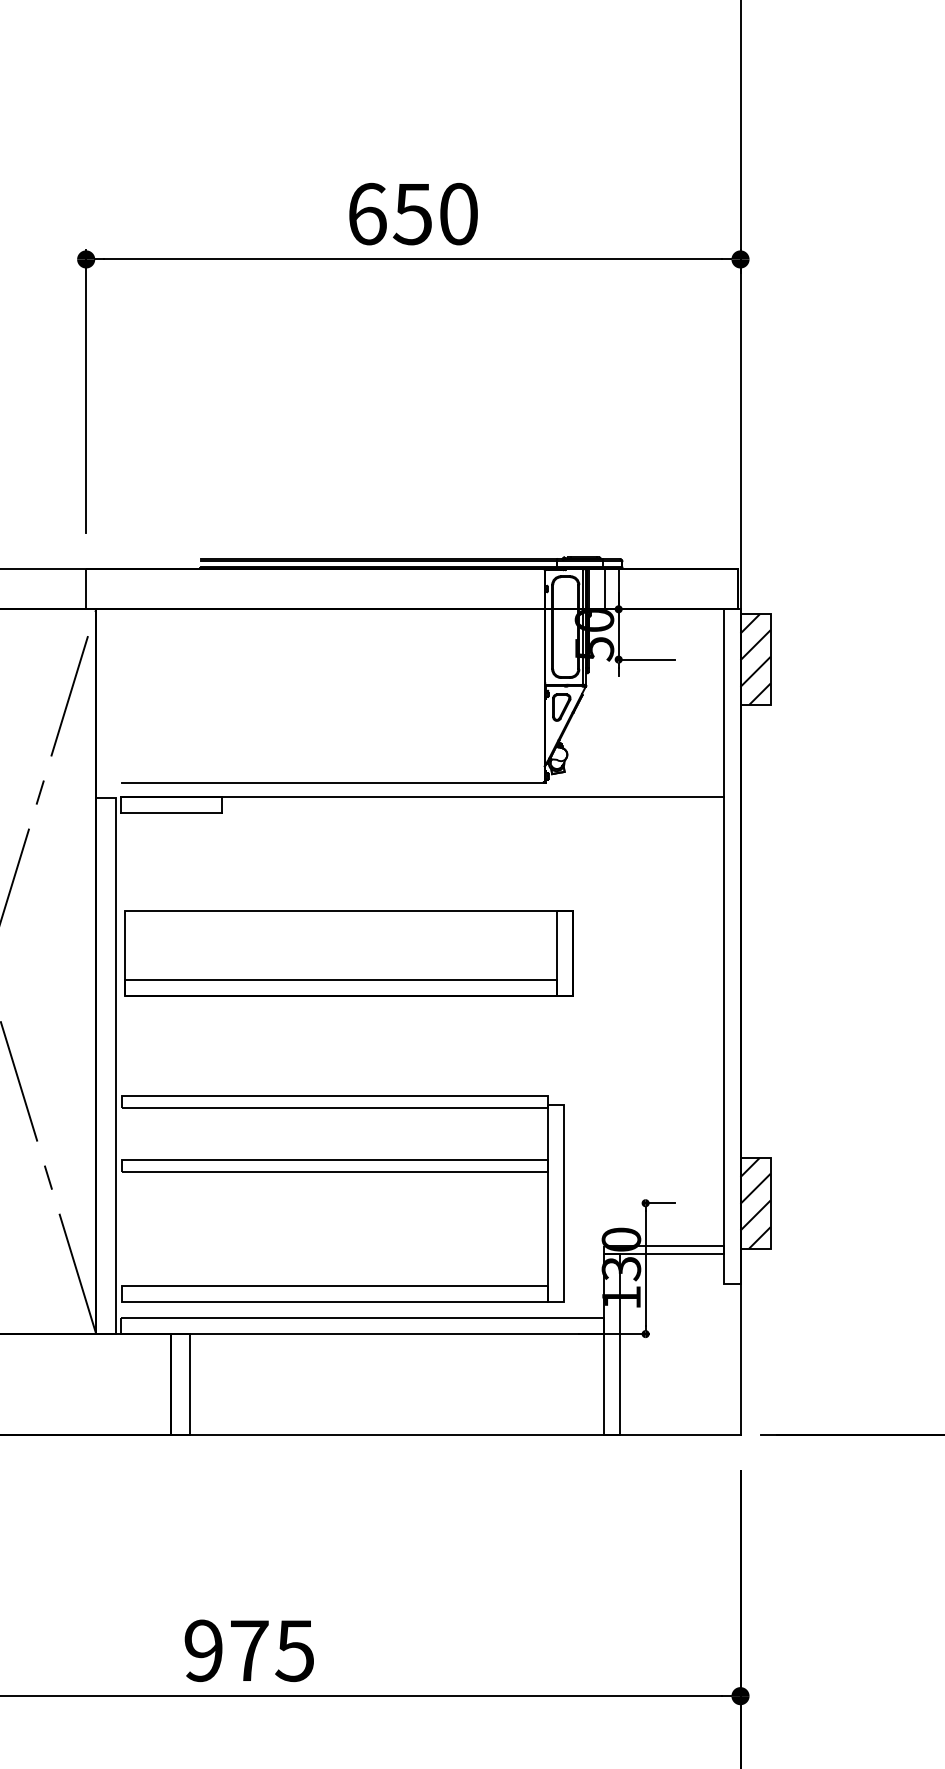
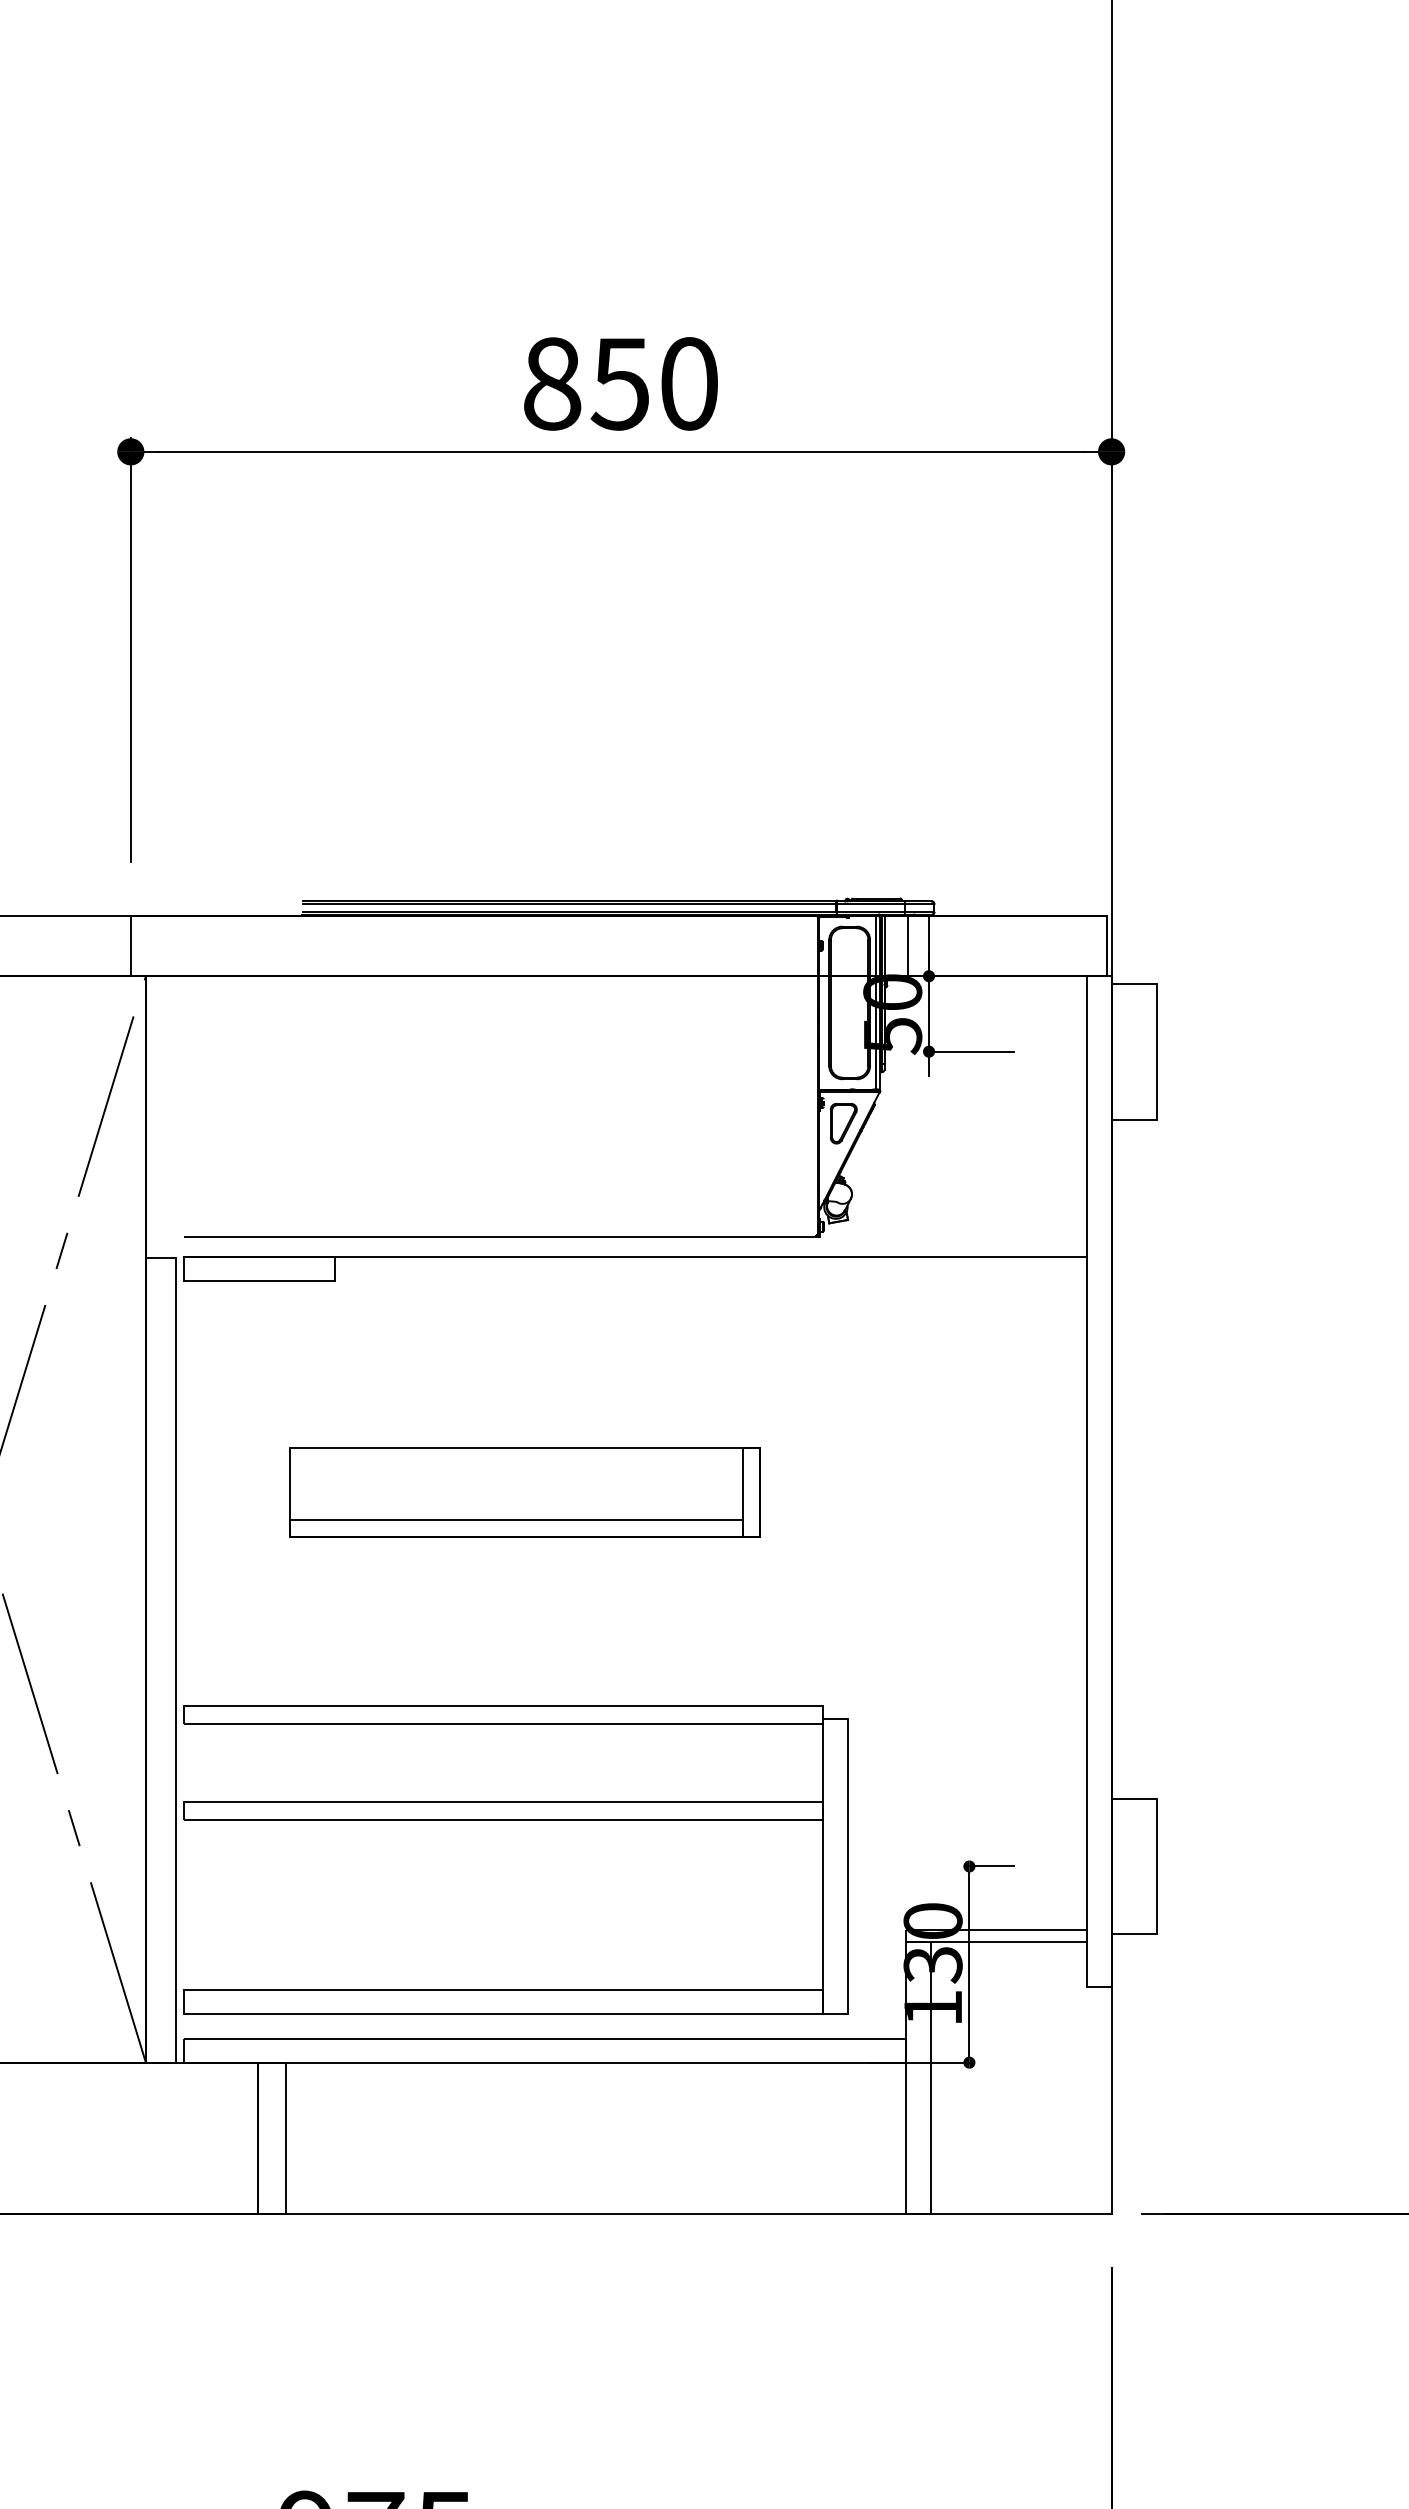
text: (367, 213) -> (552, 382), 650 -> 850
hatch: (755, 659) -> (1134, 1051), removed
part: (348, 953) -> (524, 1492), size x0.7
hatch: (755, 1202) -> (1134, 1865), removed

